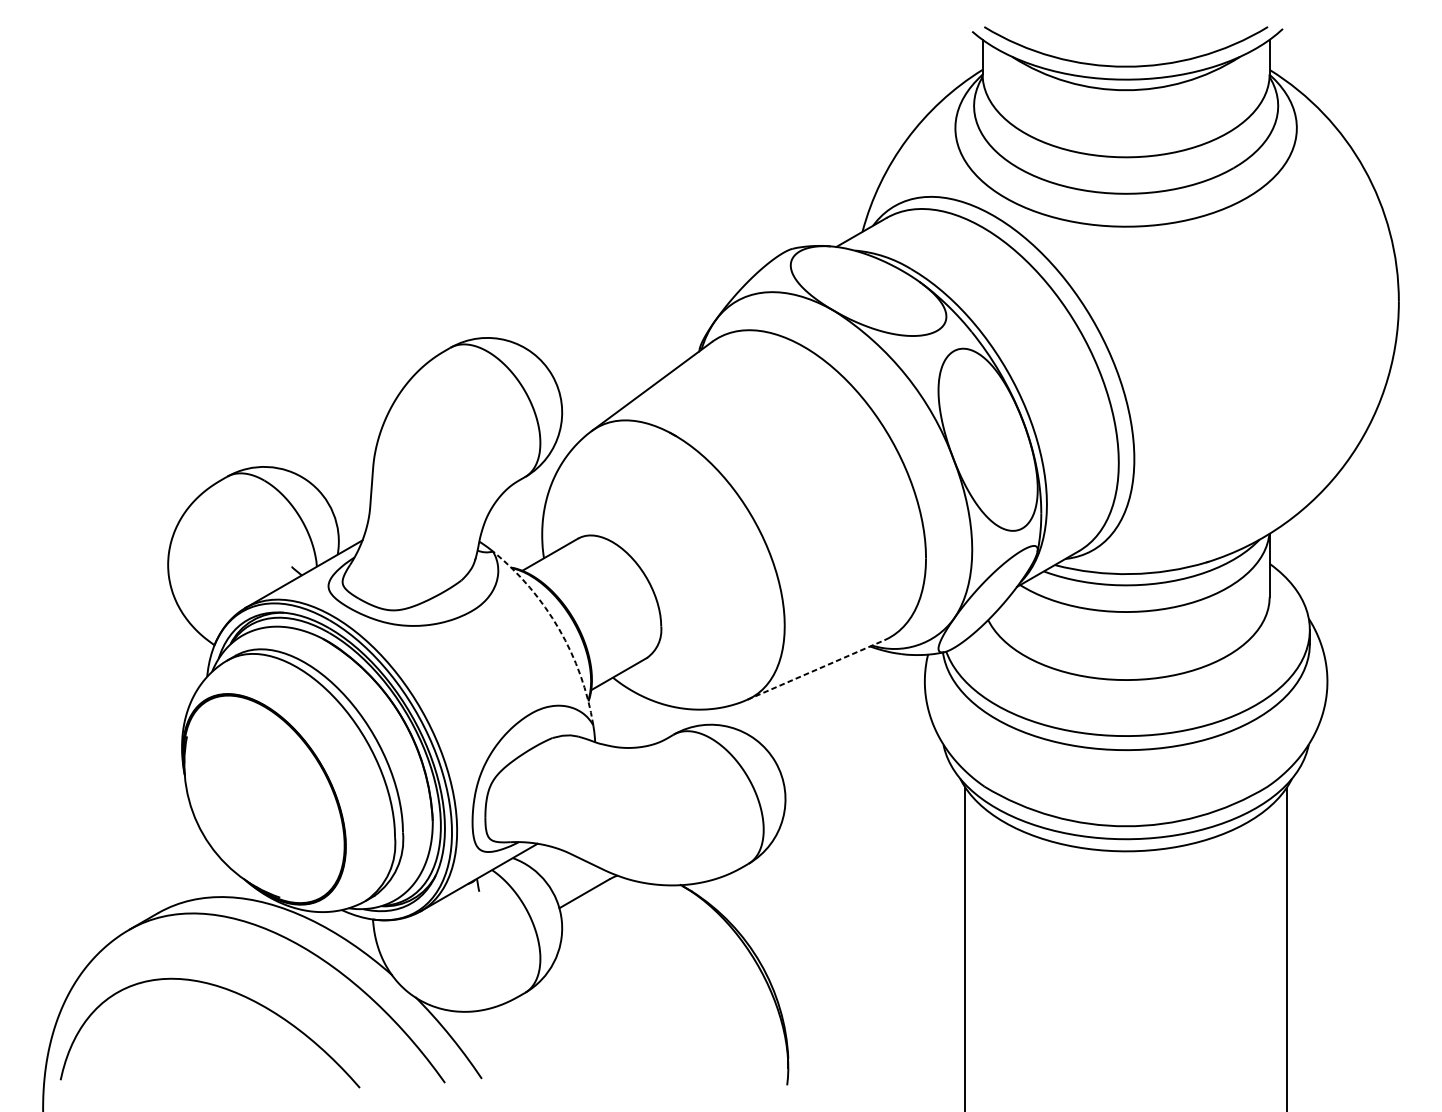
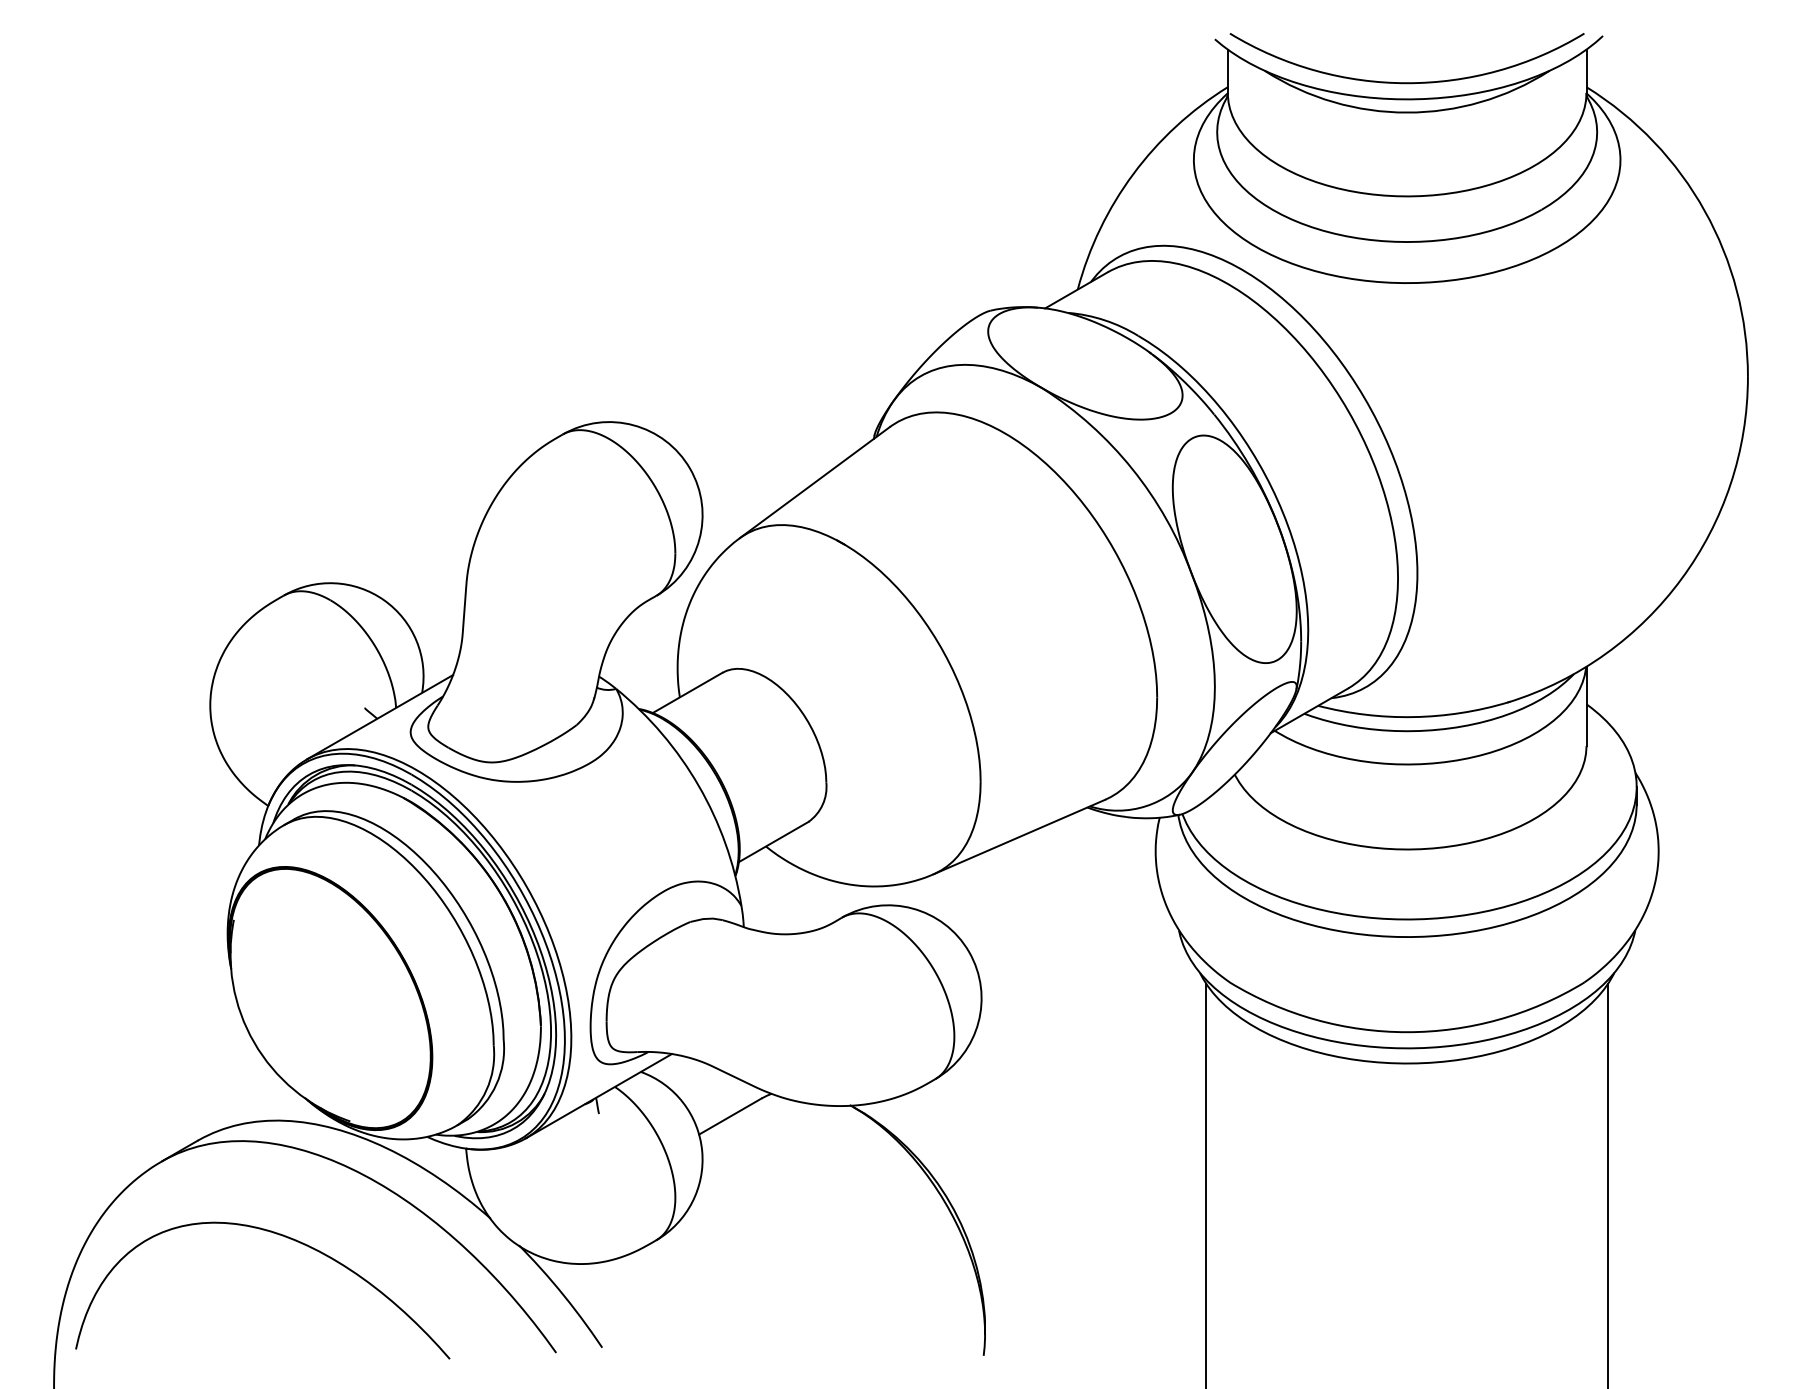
arc: (558, 628) -> (698, 785), dashed -> solid
line: (815, 669) -> (1019, 836), dashed -> solid

